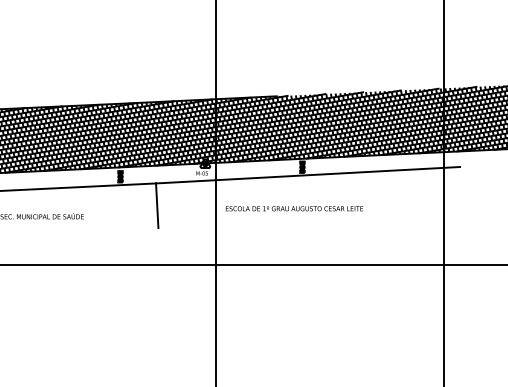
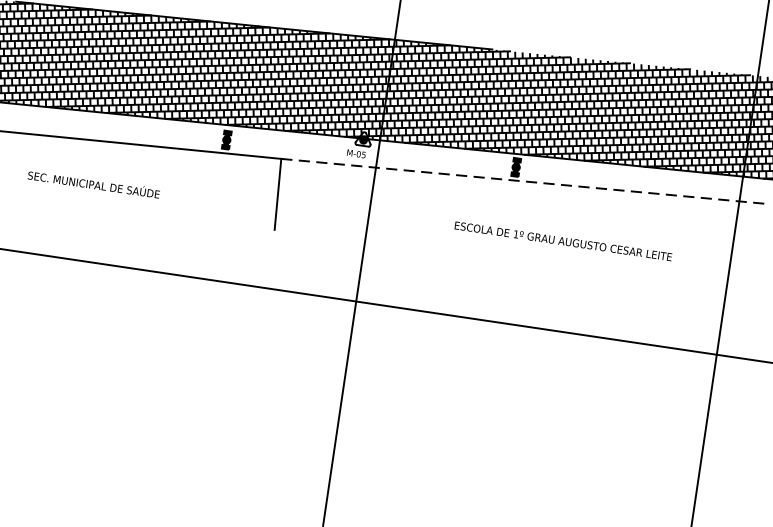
line: (308, 175) -> (523, 181), solid -> dashed
text: (293, 208) -> (561, 240), moved

